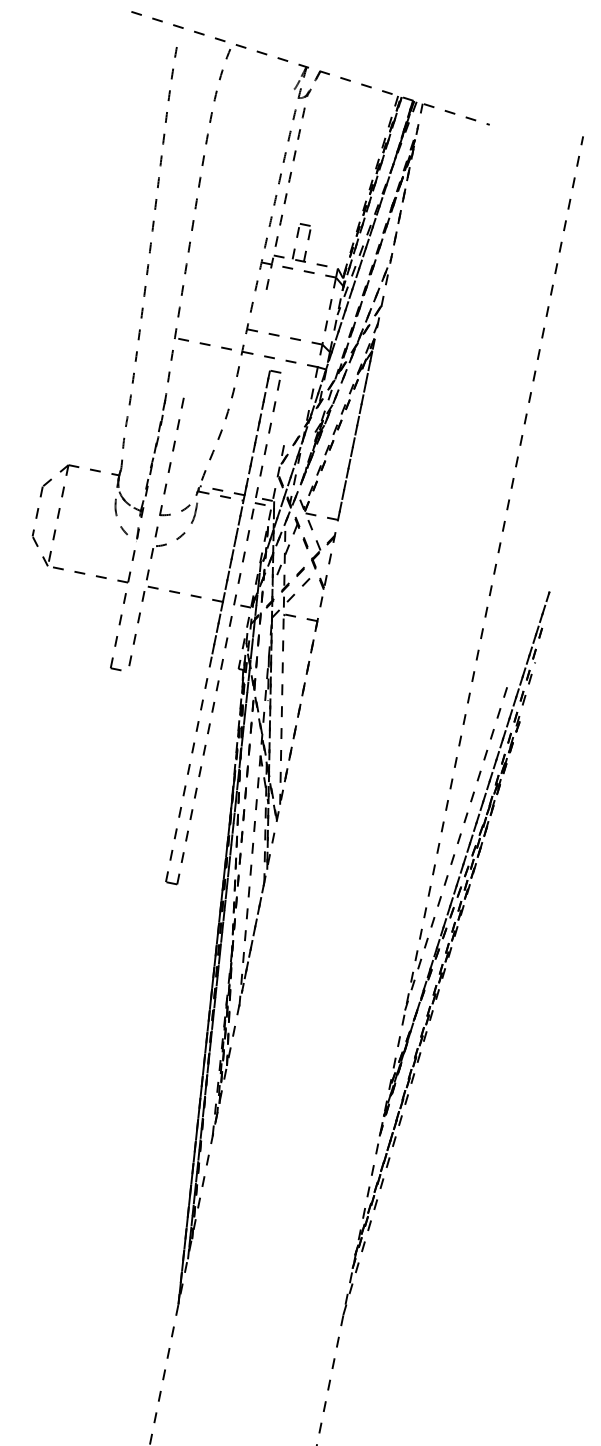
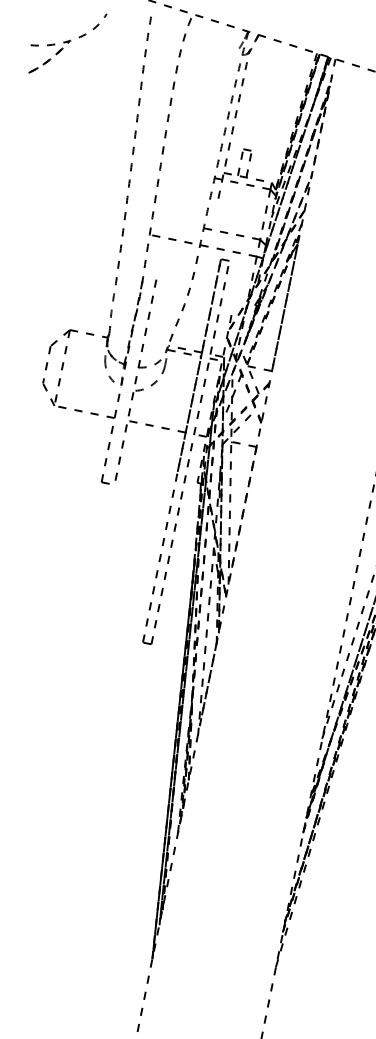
part: (65, 82) -> (67, 43), added

